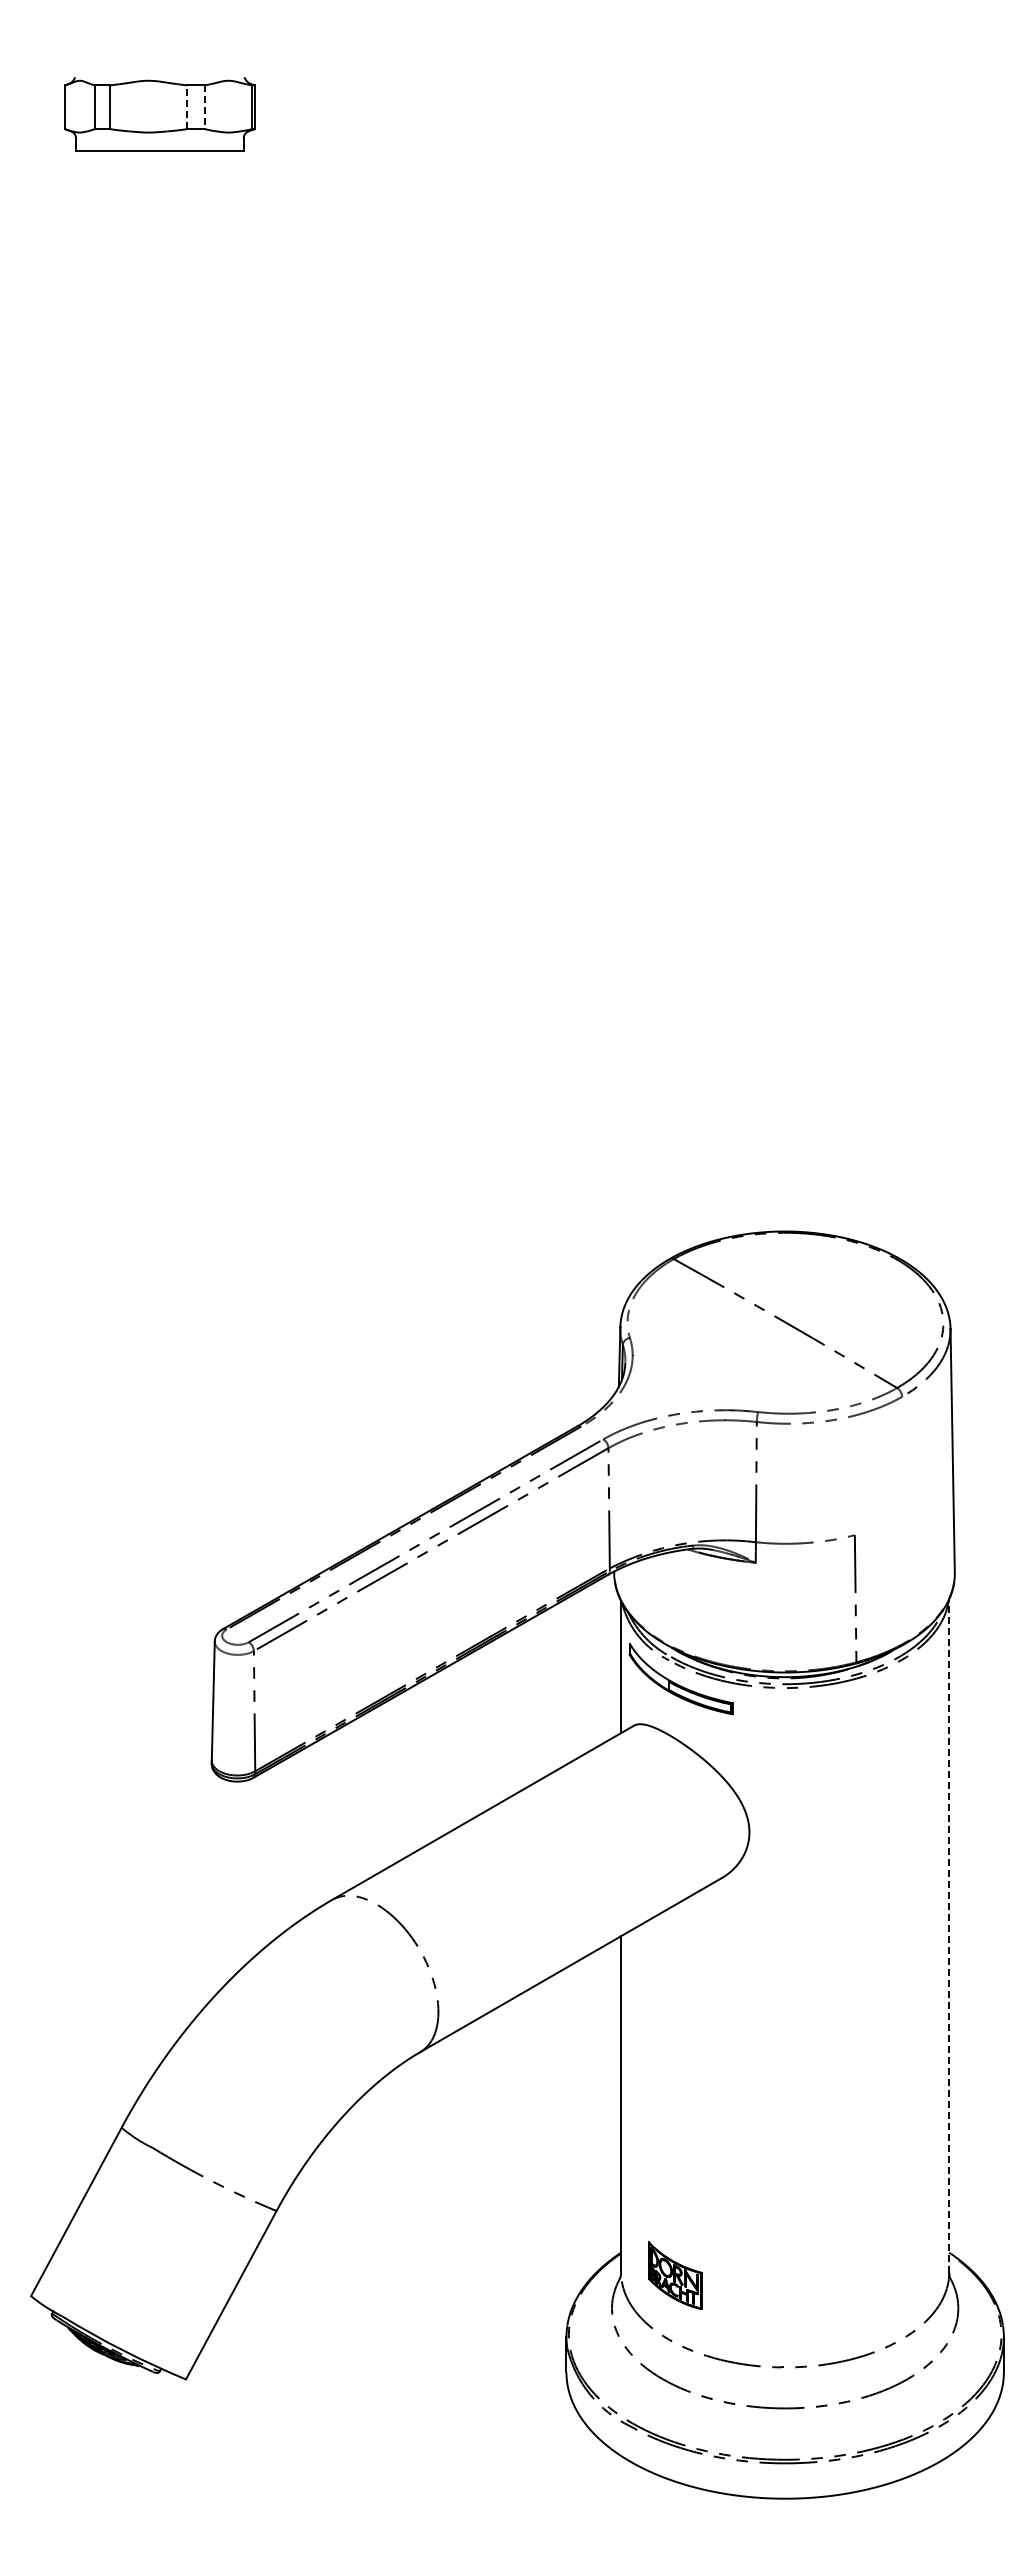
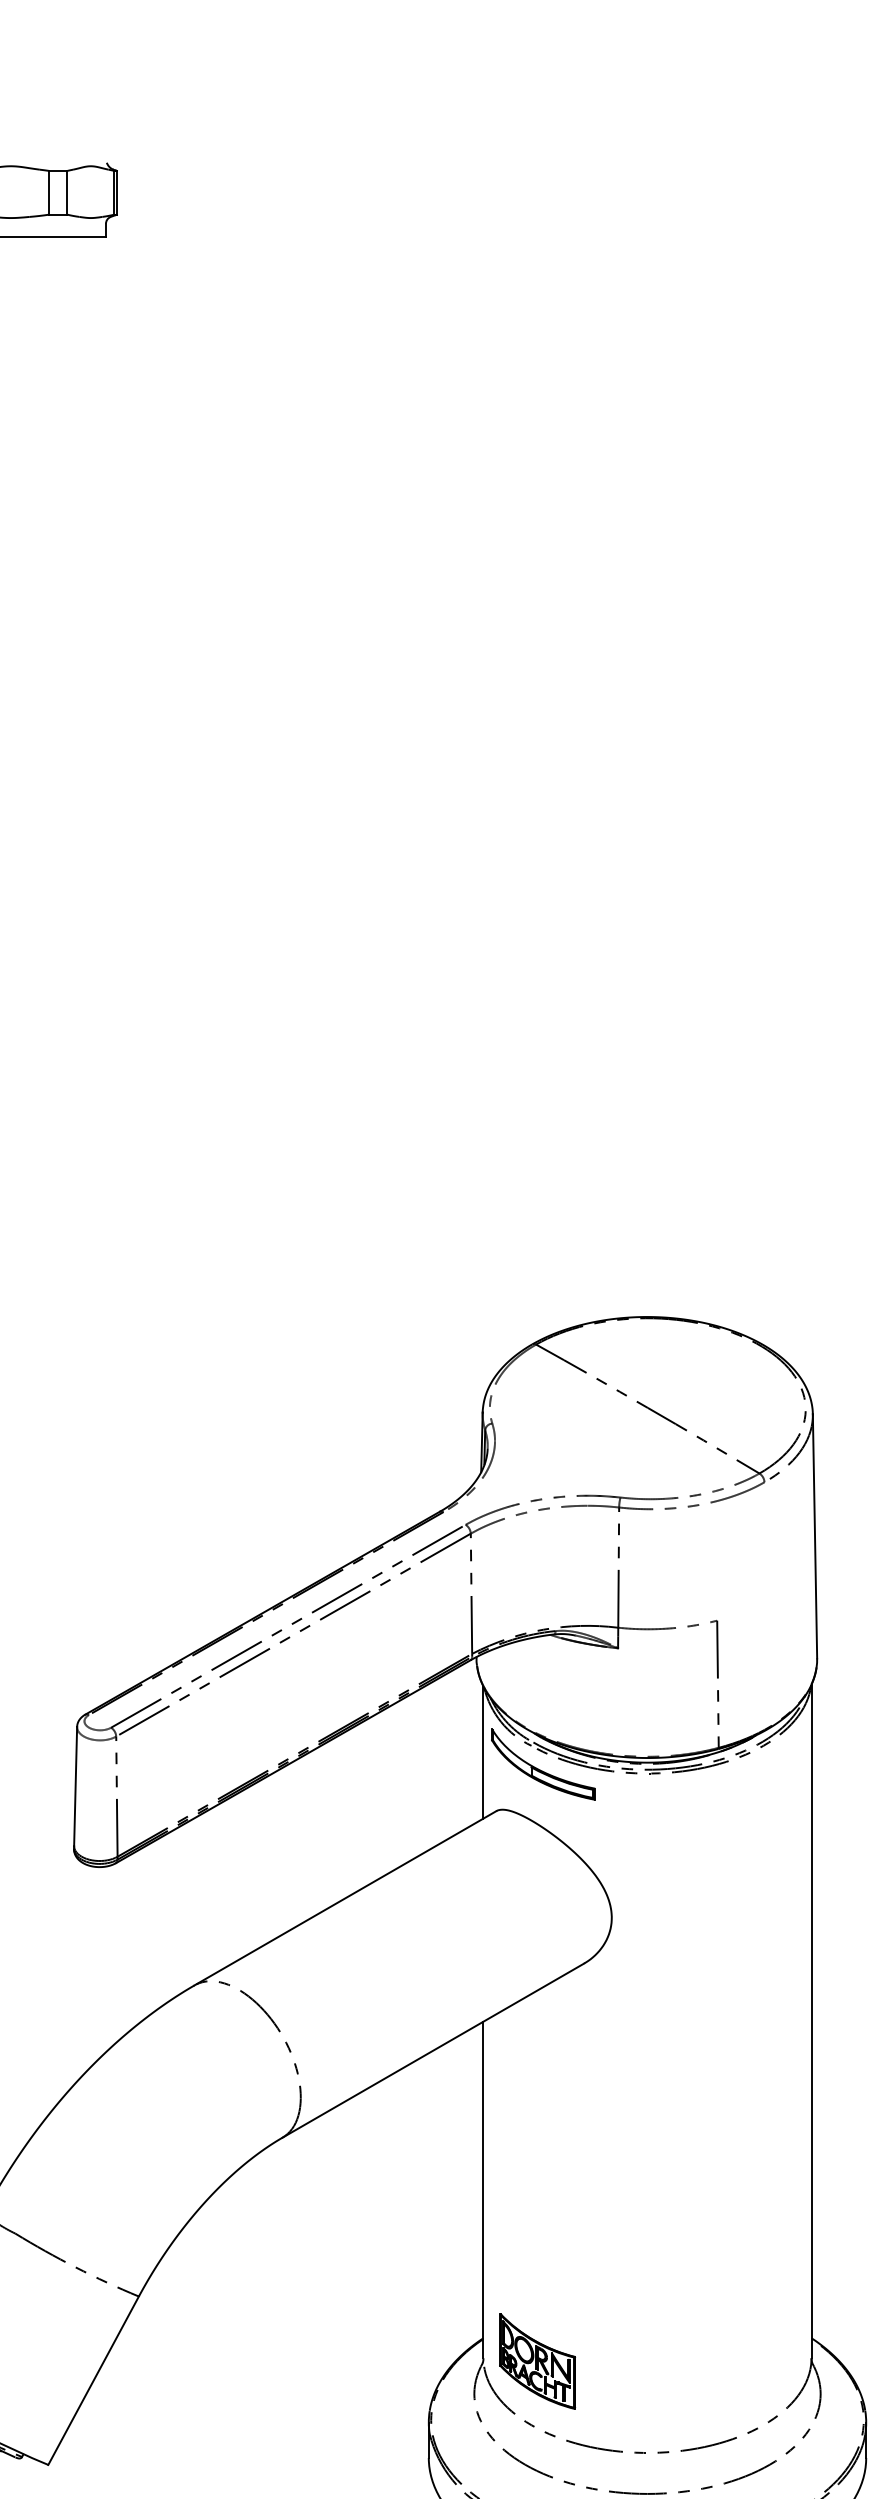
line: (186, 107) -> (48, 192), dashed -> solid
line: (205, 107) -> (67, 192), dashed -> solid
line: (949, 1935) -> (811, 2020), dashed -> solid
part: (674, 2275) -> (536, 2360), size x1.43

